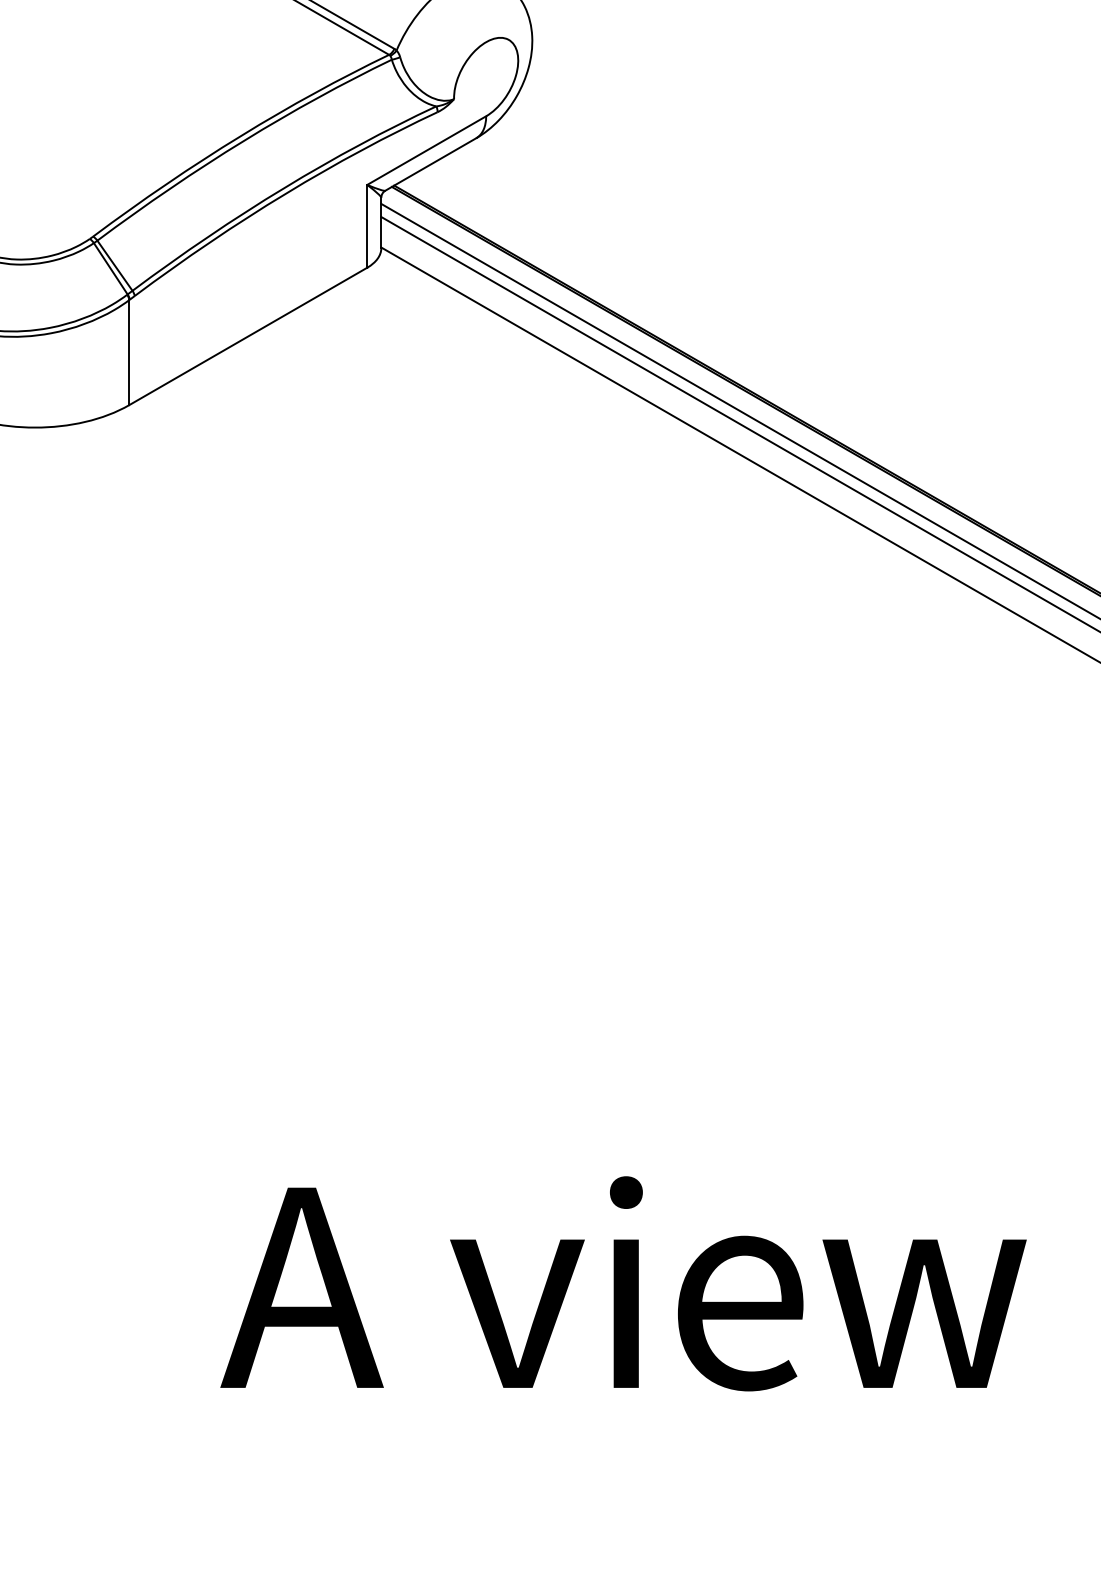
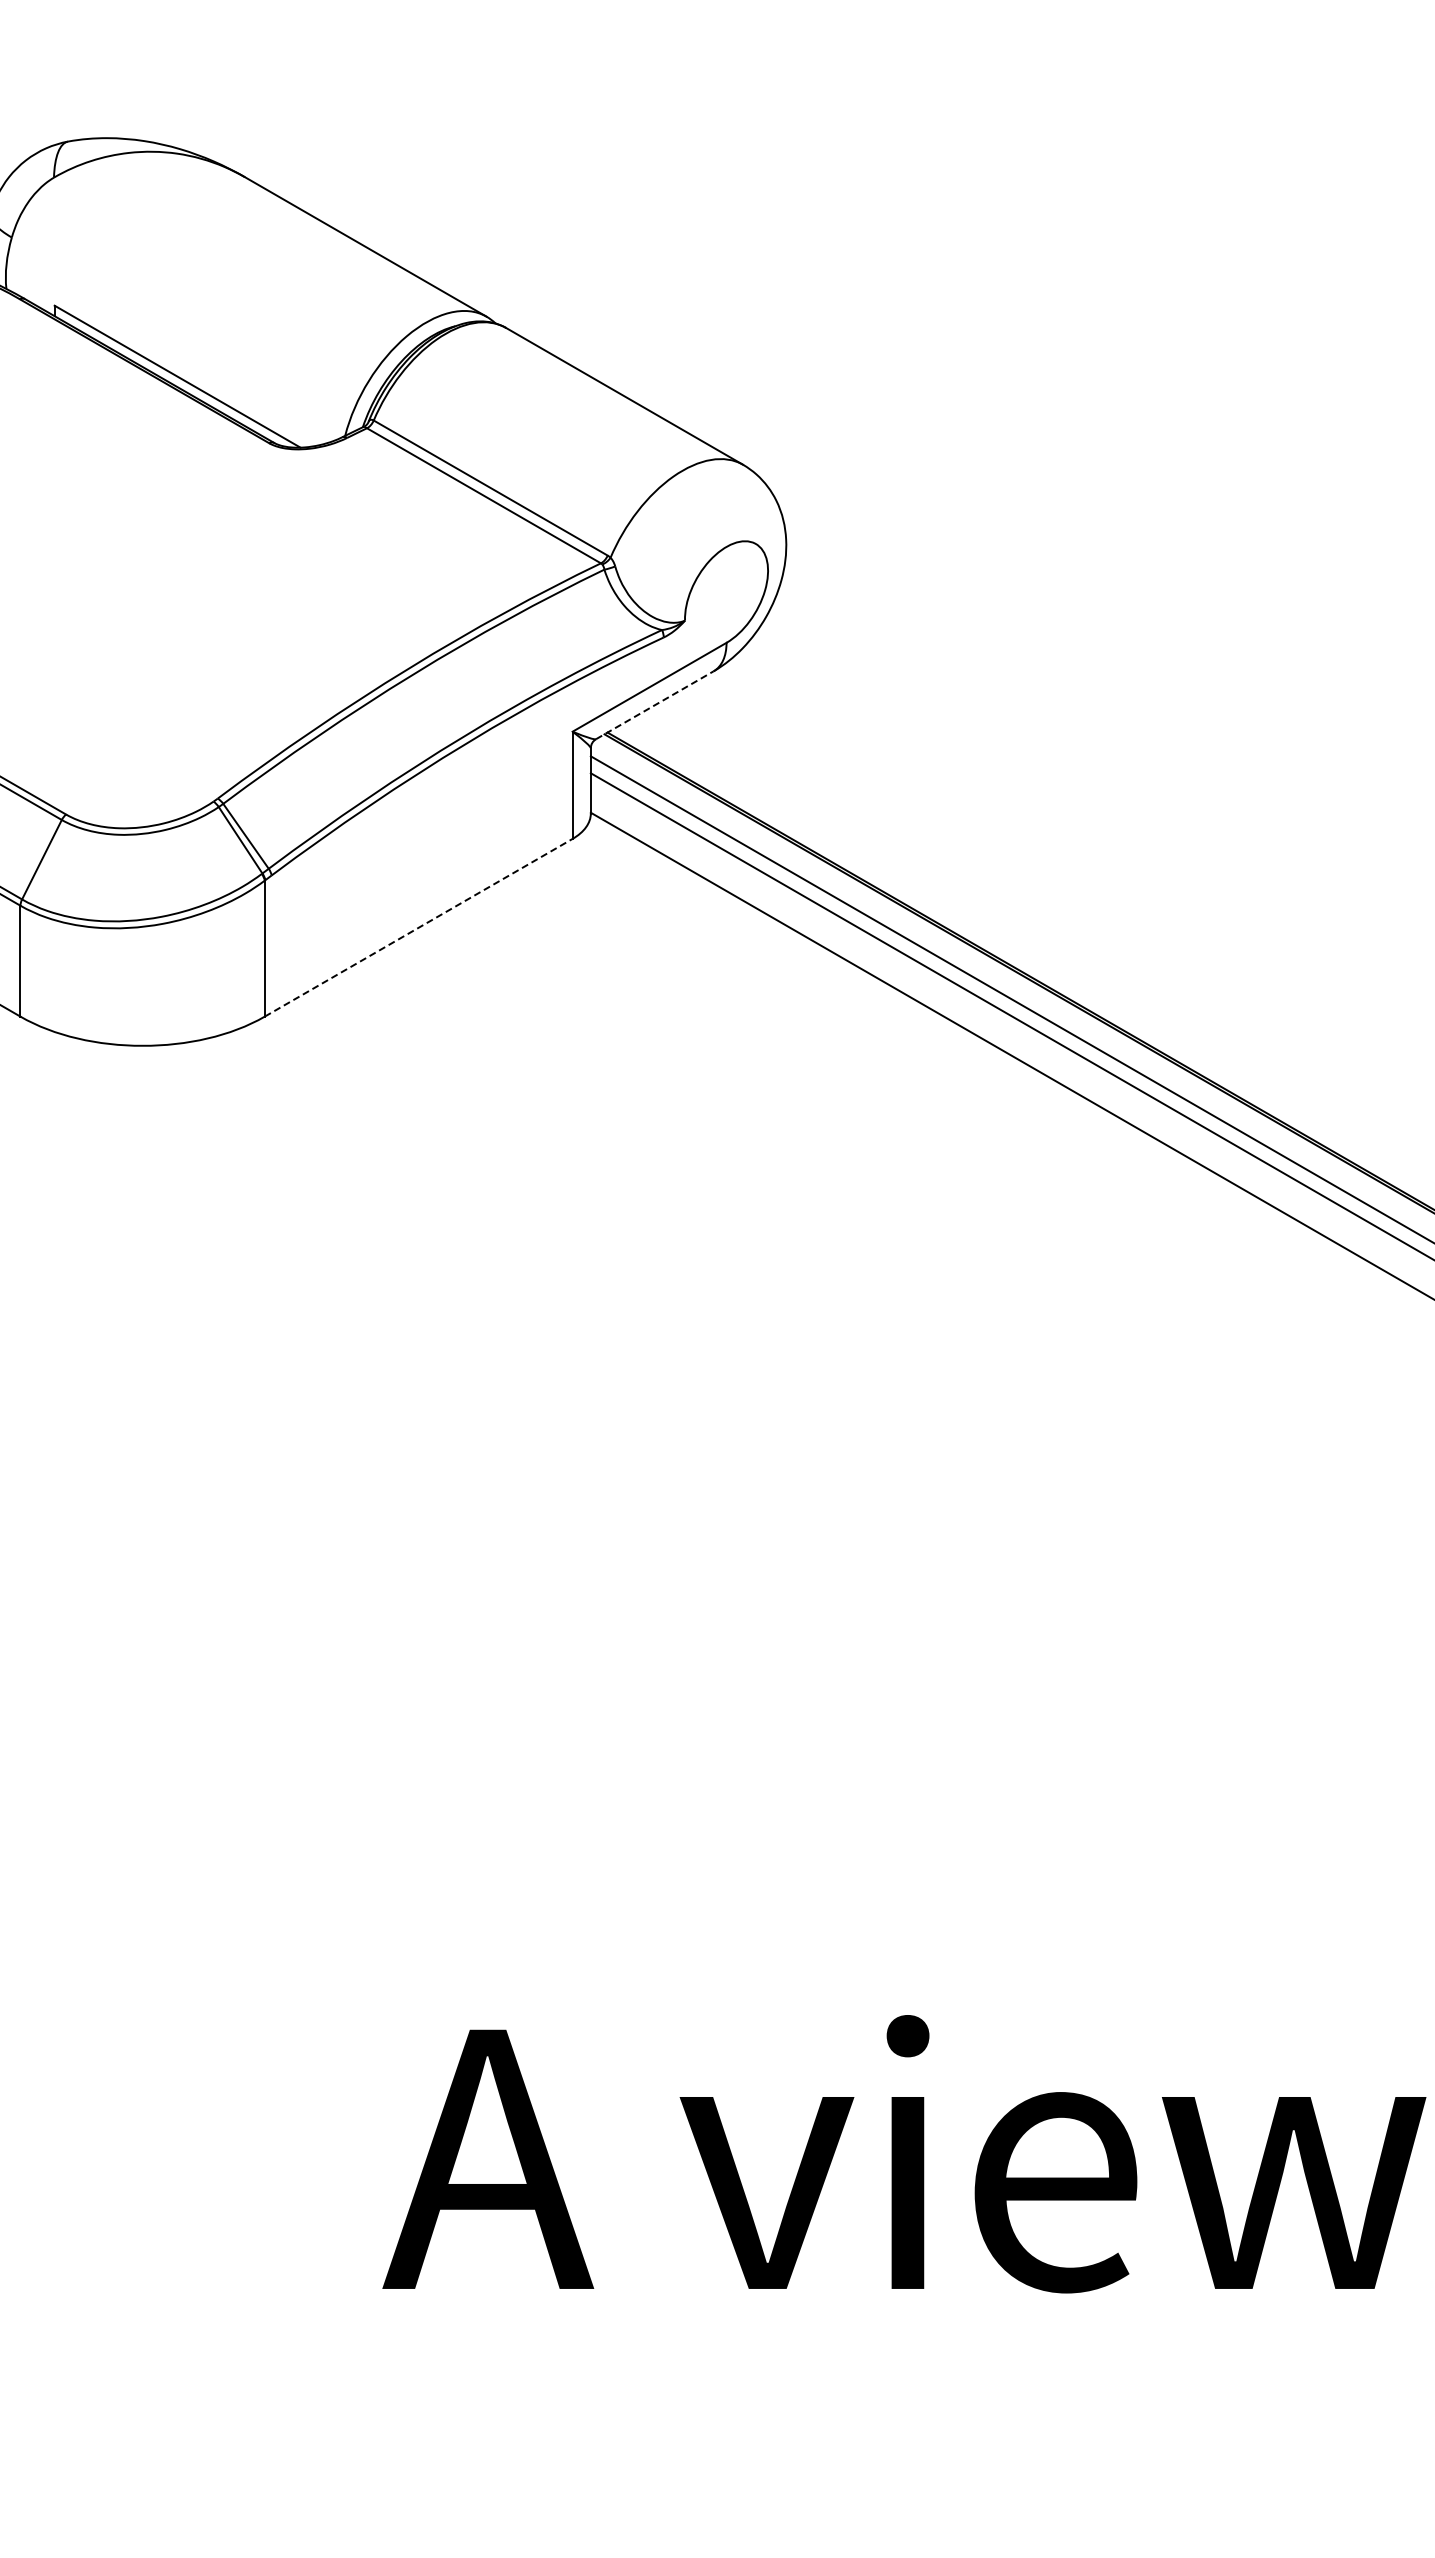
line: (430, 164) -> (654, 705), solid -> dashed
line: (248, 336) -> (418, 927), solid -> dashed

